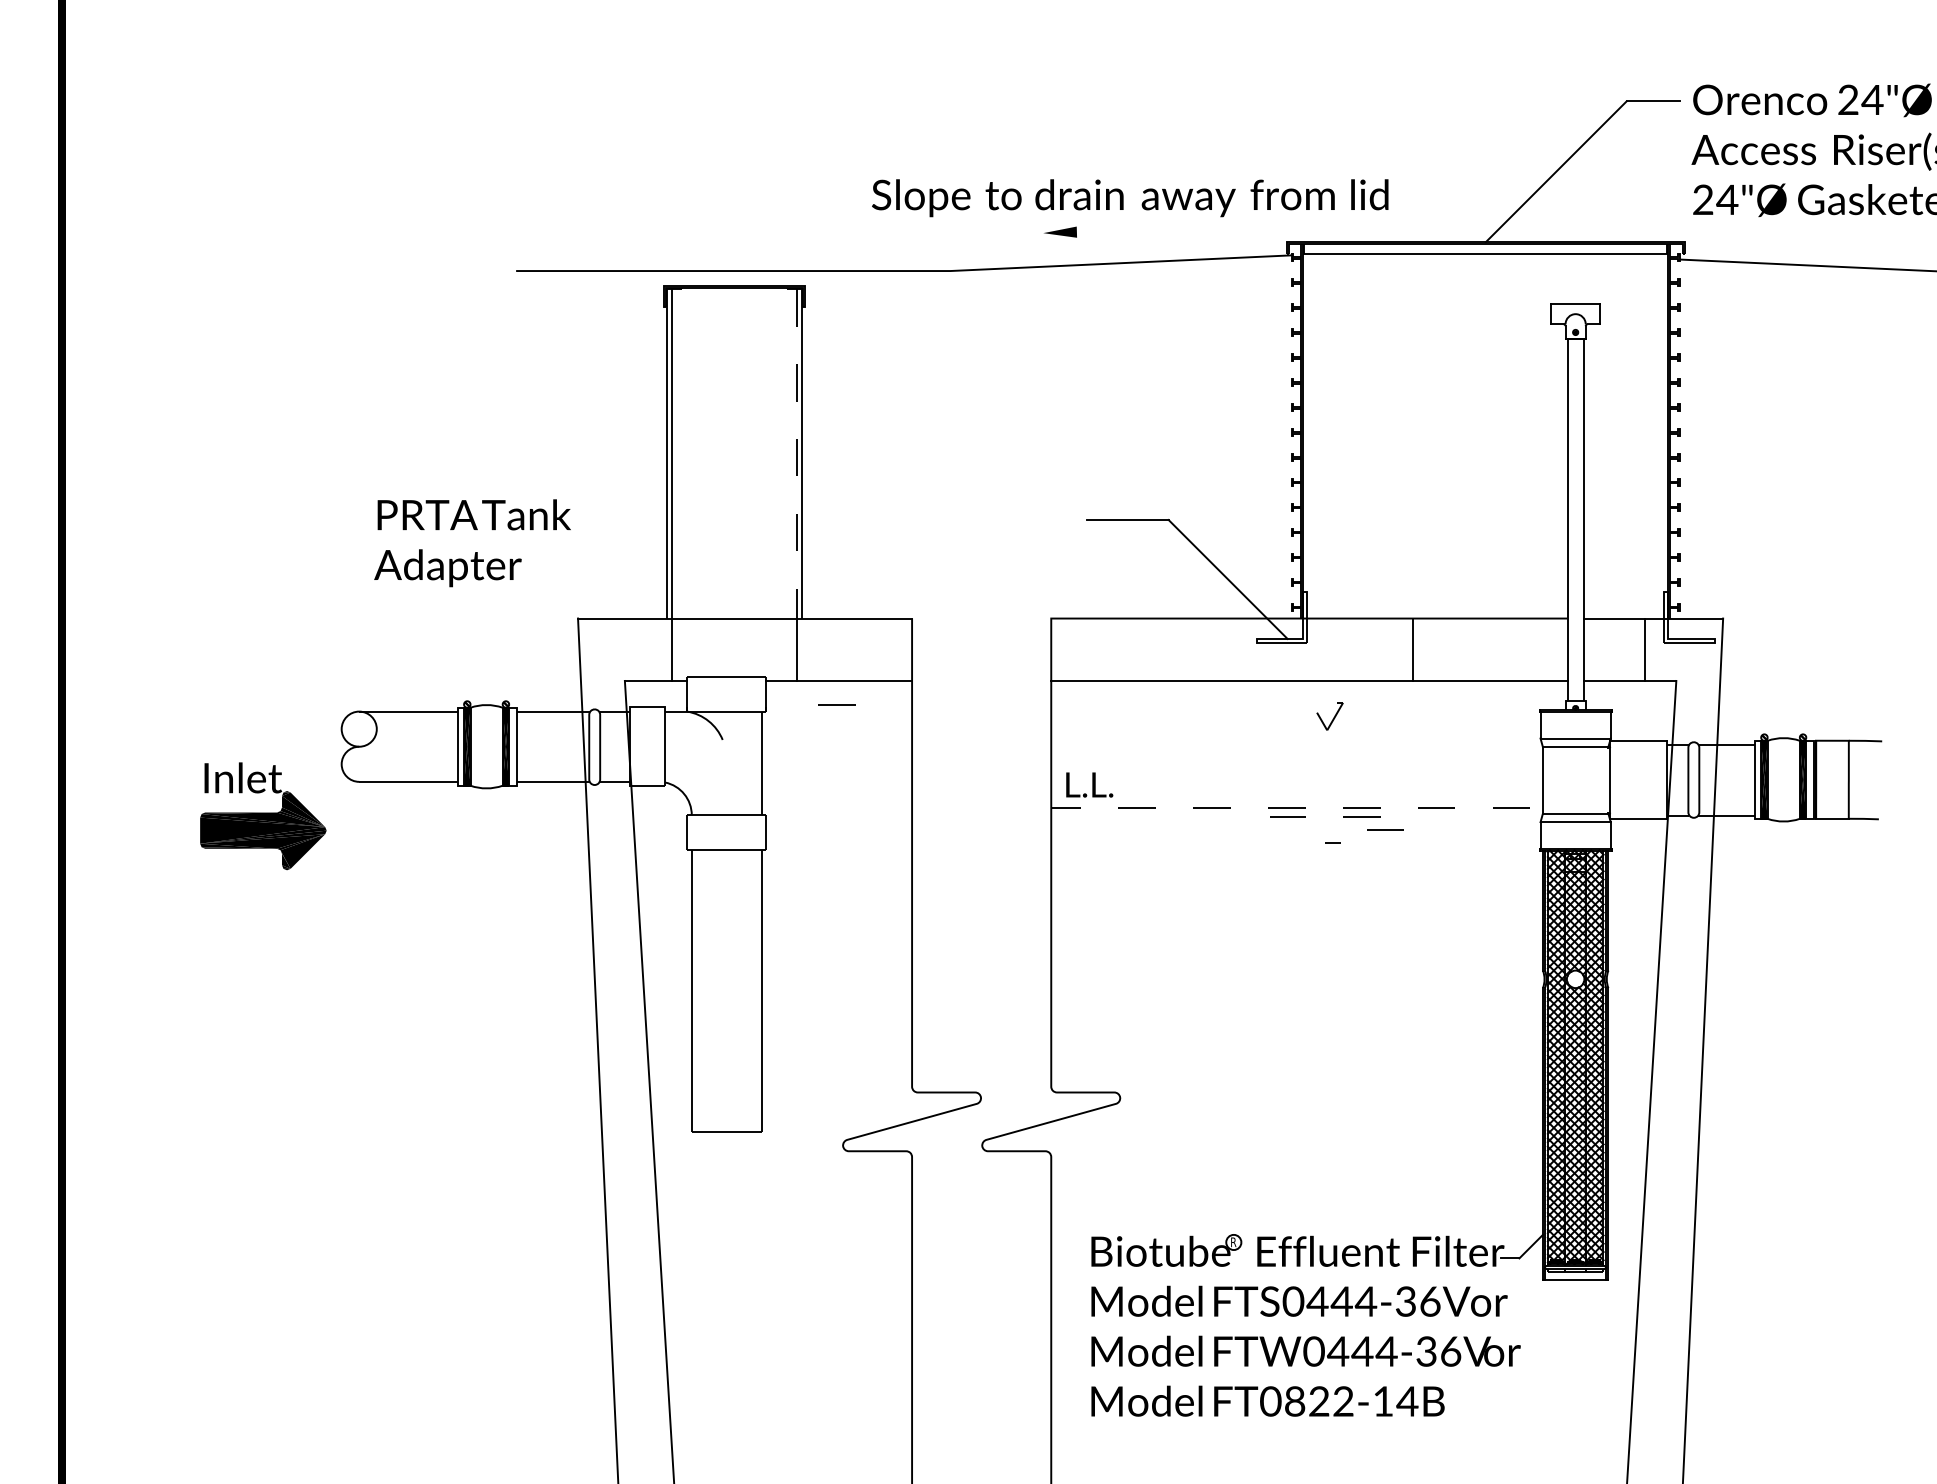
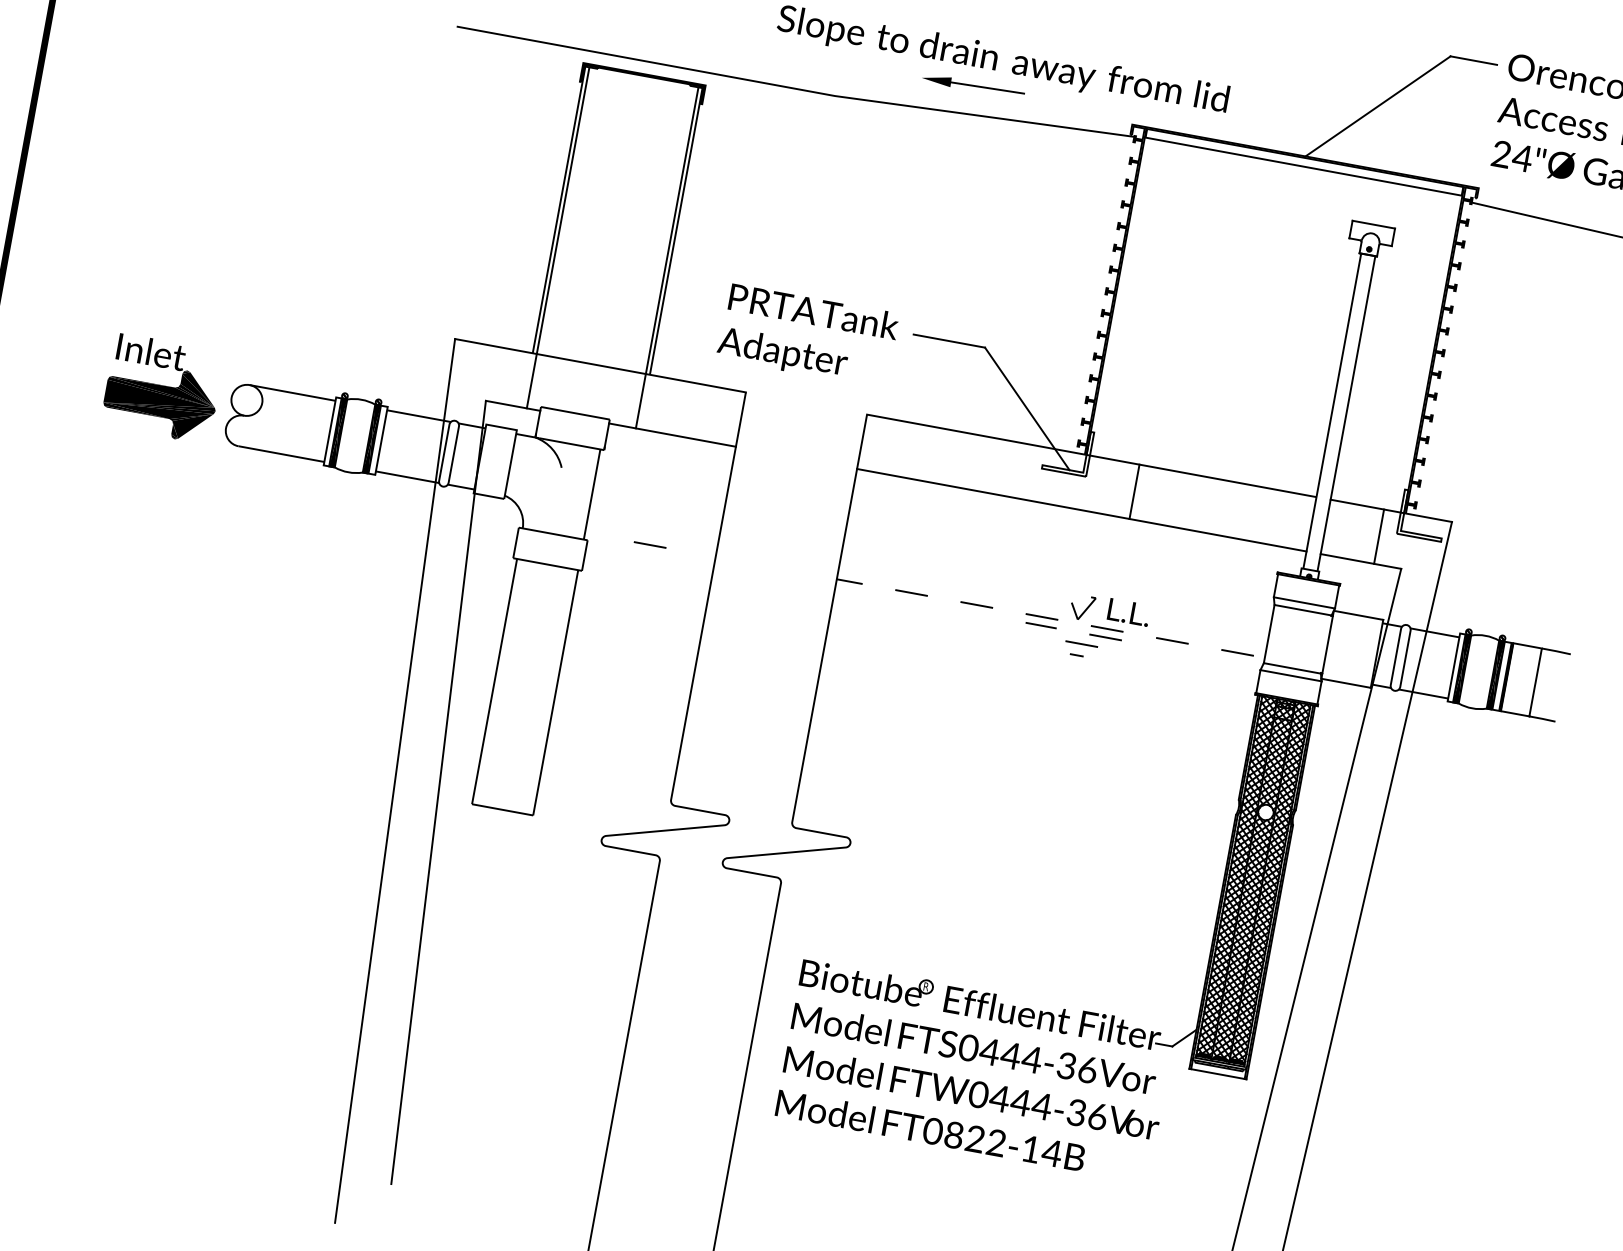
line: (1118, 230) -> (987, 87), added
line: (797, 453) -> (672, 230), dashed -> solid
text: (472, 543) -> (807, 336), moved
line: (1413, 649) -> (1134, 491), moved
line: (836, 704) -> (649, 544), moved
part: (1329, 716) -> (1081, 607), moved
text: (1089, 784) -> (1128, 612), moved
text: (263, 816) -> (162, 388), moved
line: (1385, 829) -> (1081, 643), moved

